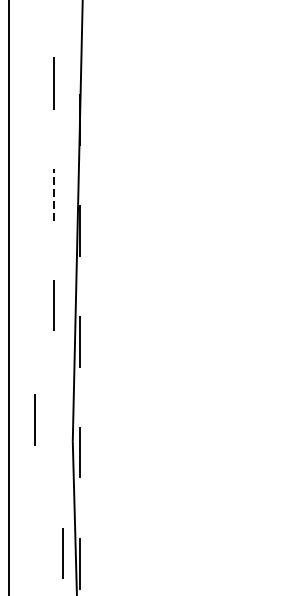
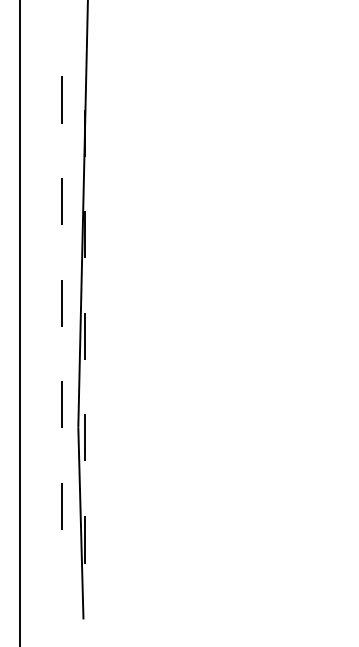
line: (54, 194) -> (61, 201), dashed -> solid
line: (34, 419) -> (61, 404), moved
line: (63, 553) -> (61, 506), moved

